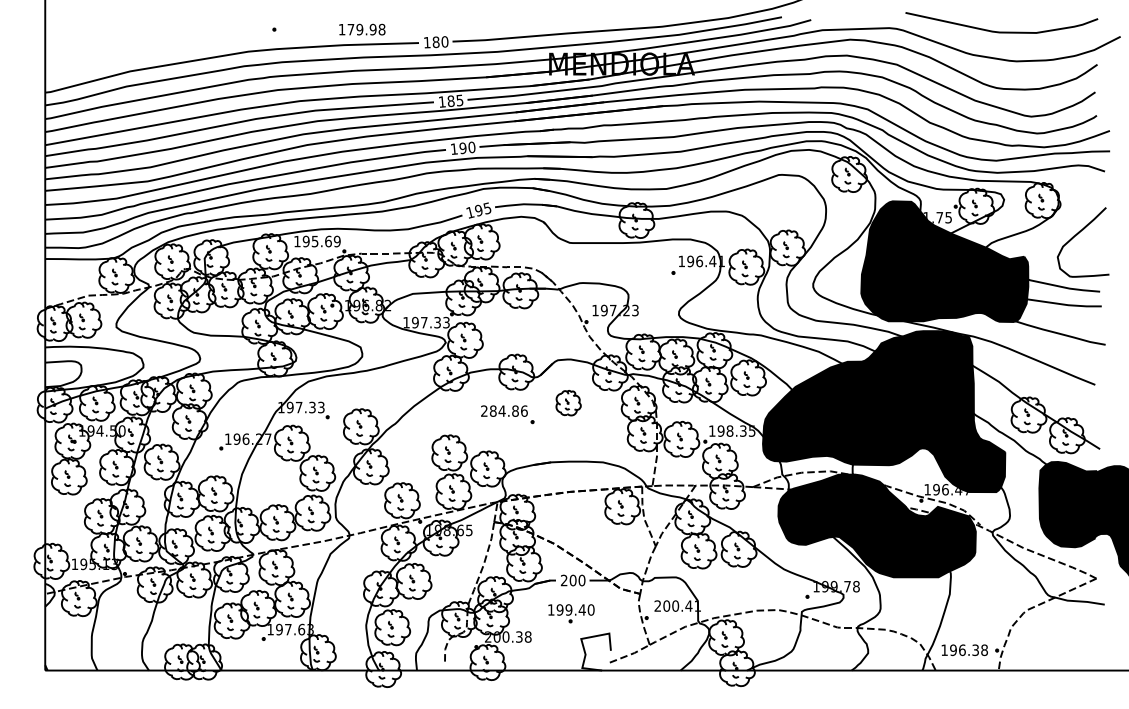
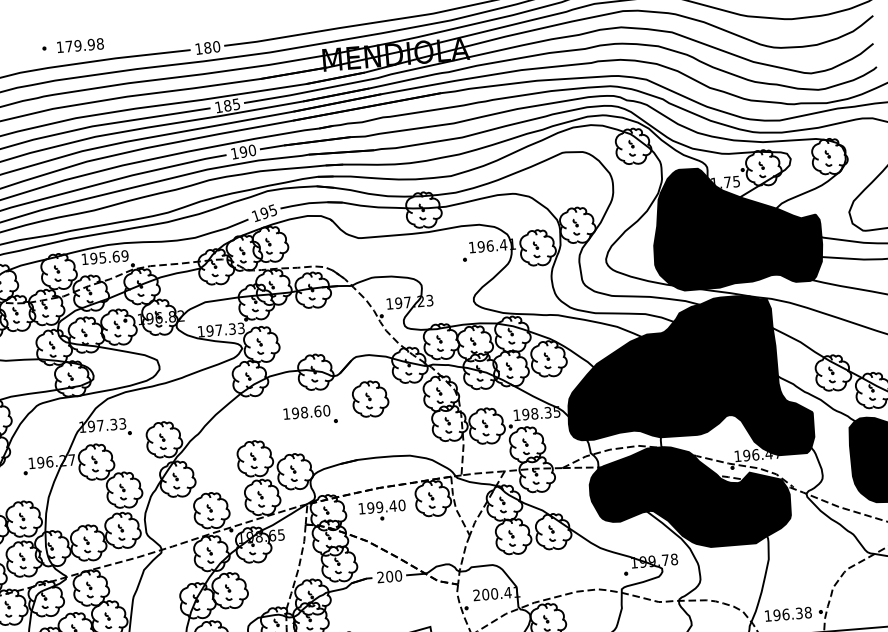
text: (362, 29) -> (80, 45), moved
part: (568, 402) -> (370, 398), size x1.43
text: (504, 410) -> (306, 411), 284.86 -> 198.60
part: (571, 613) -> (382, 510), moved

